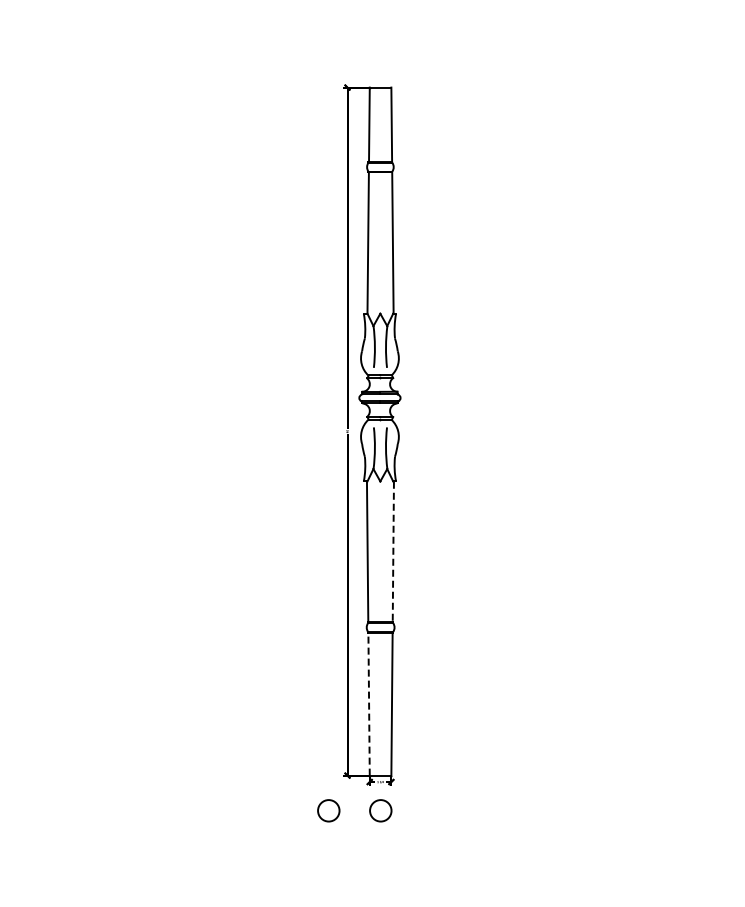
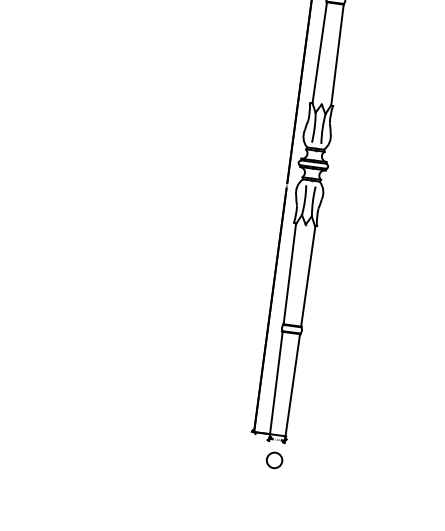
line: (393, 552) -> (308, 276), dashed -> solid
line: (369, 703) -> (276, 382), dashed -> solid
circle: (328, 810) -> (237, 455), removed

